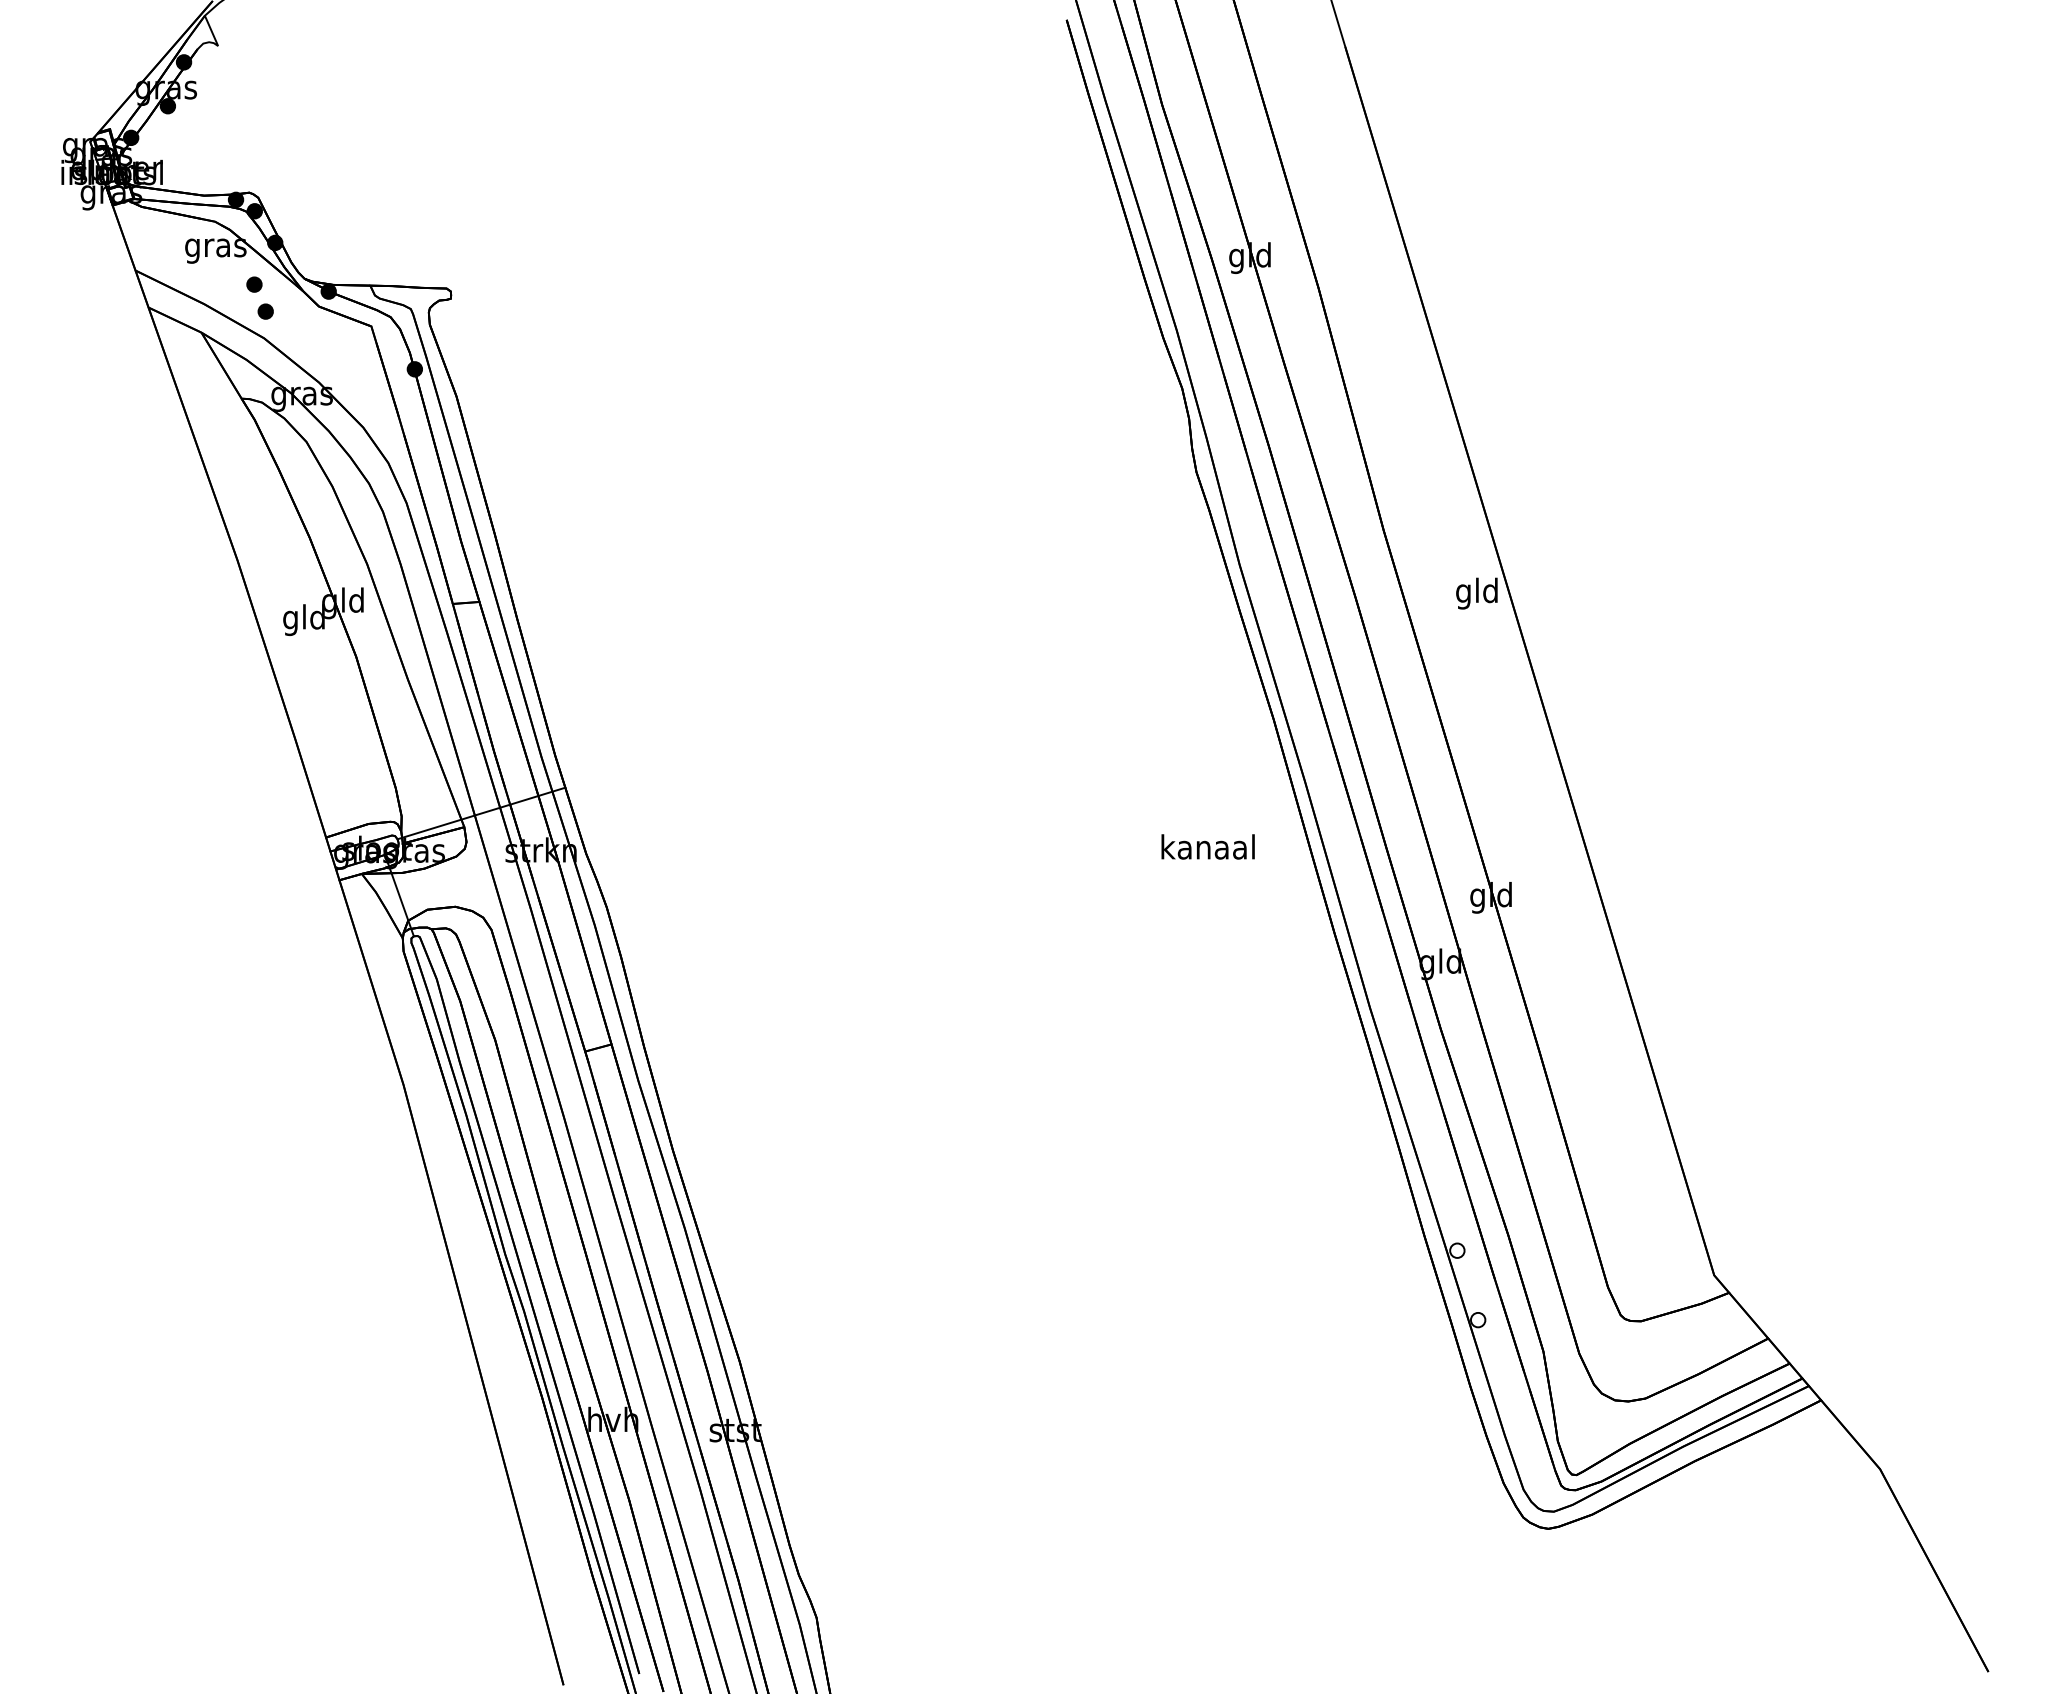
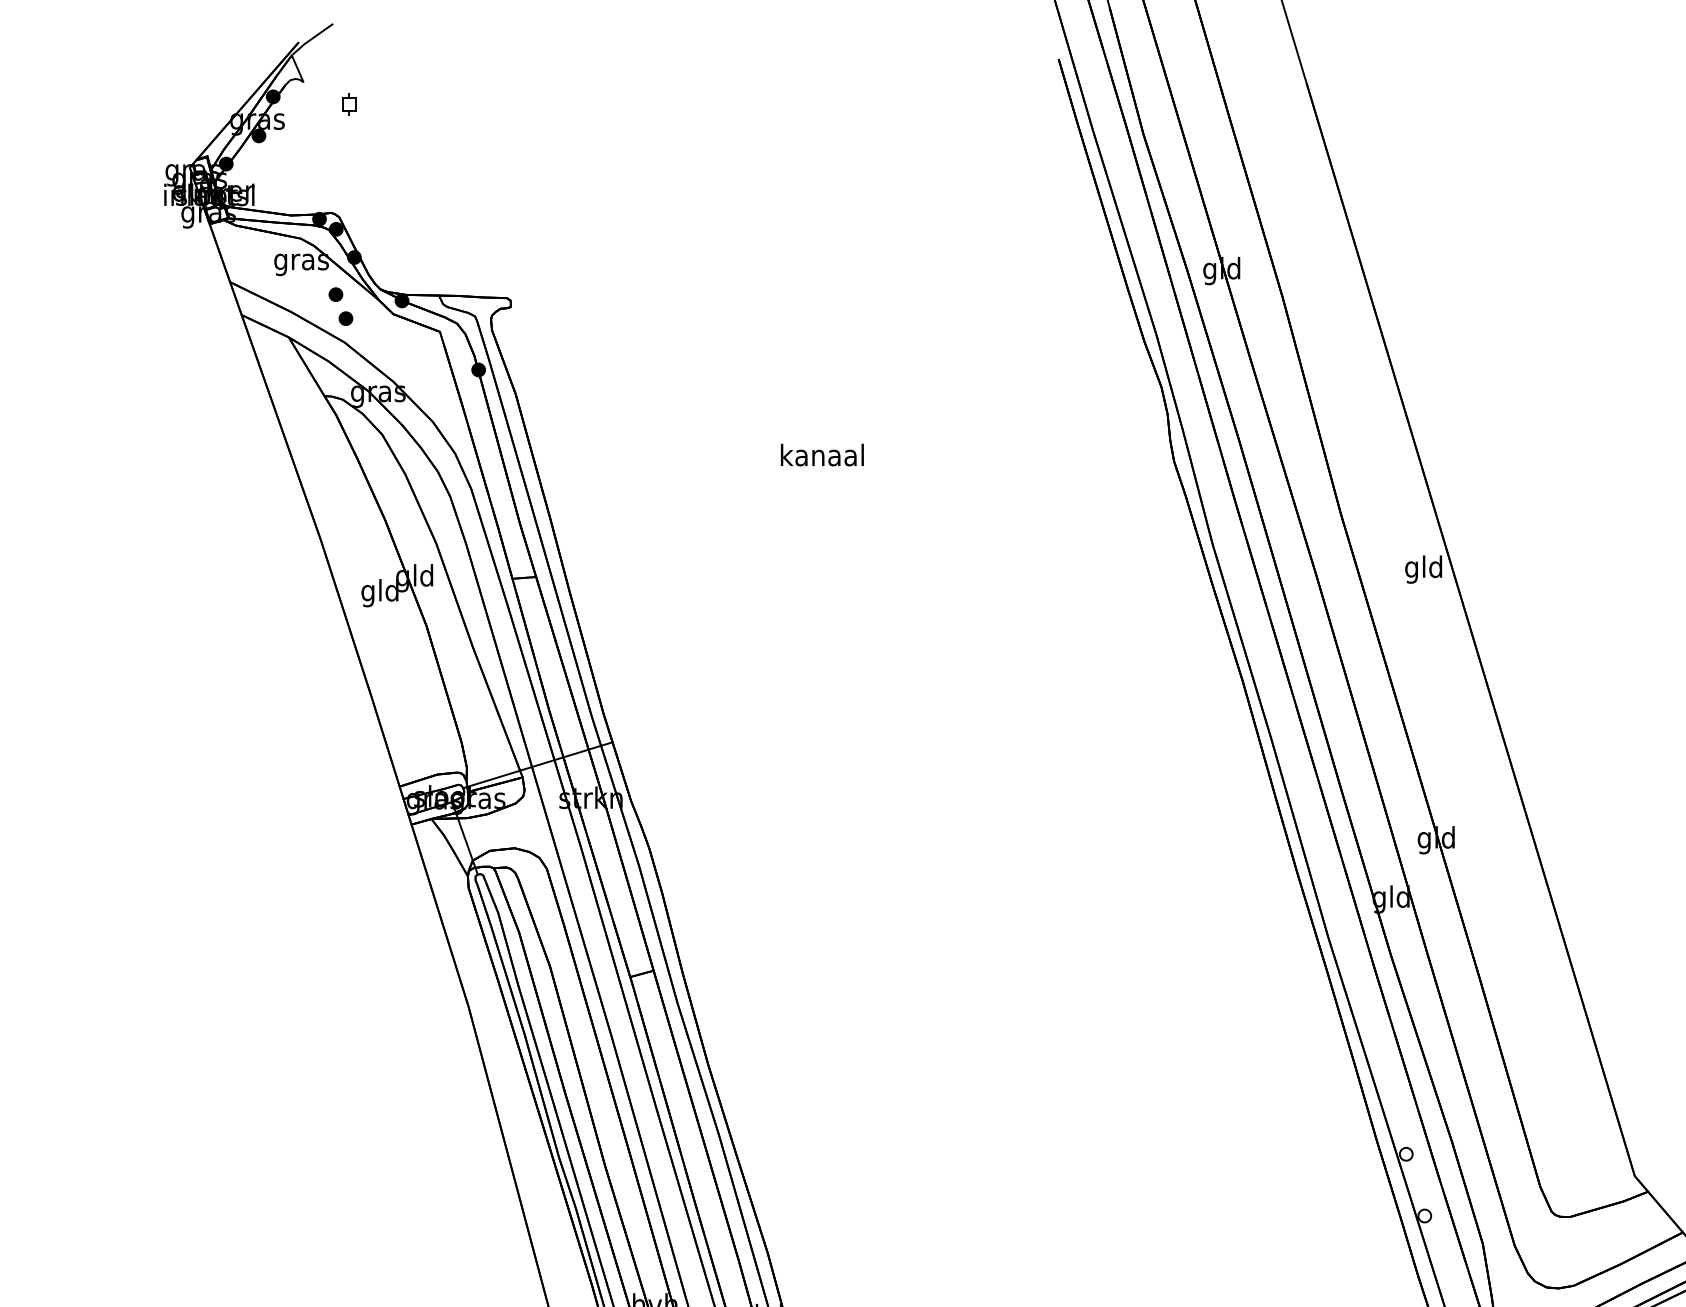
part: (269, 70) -> (349, 104), added
text: (1207, 846) -> (821, 454), moved

